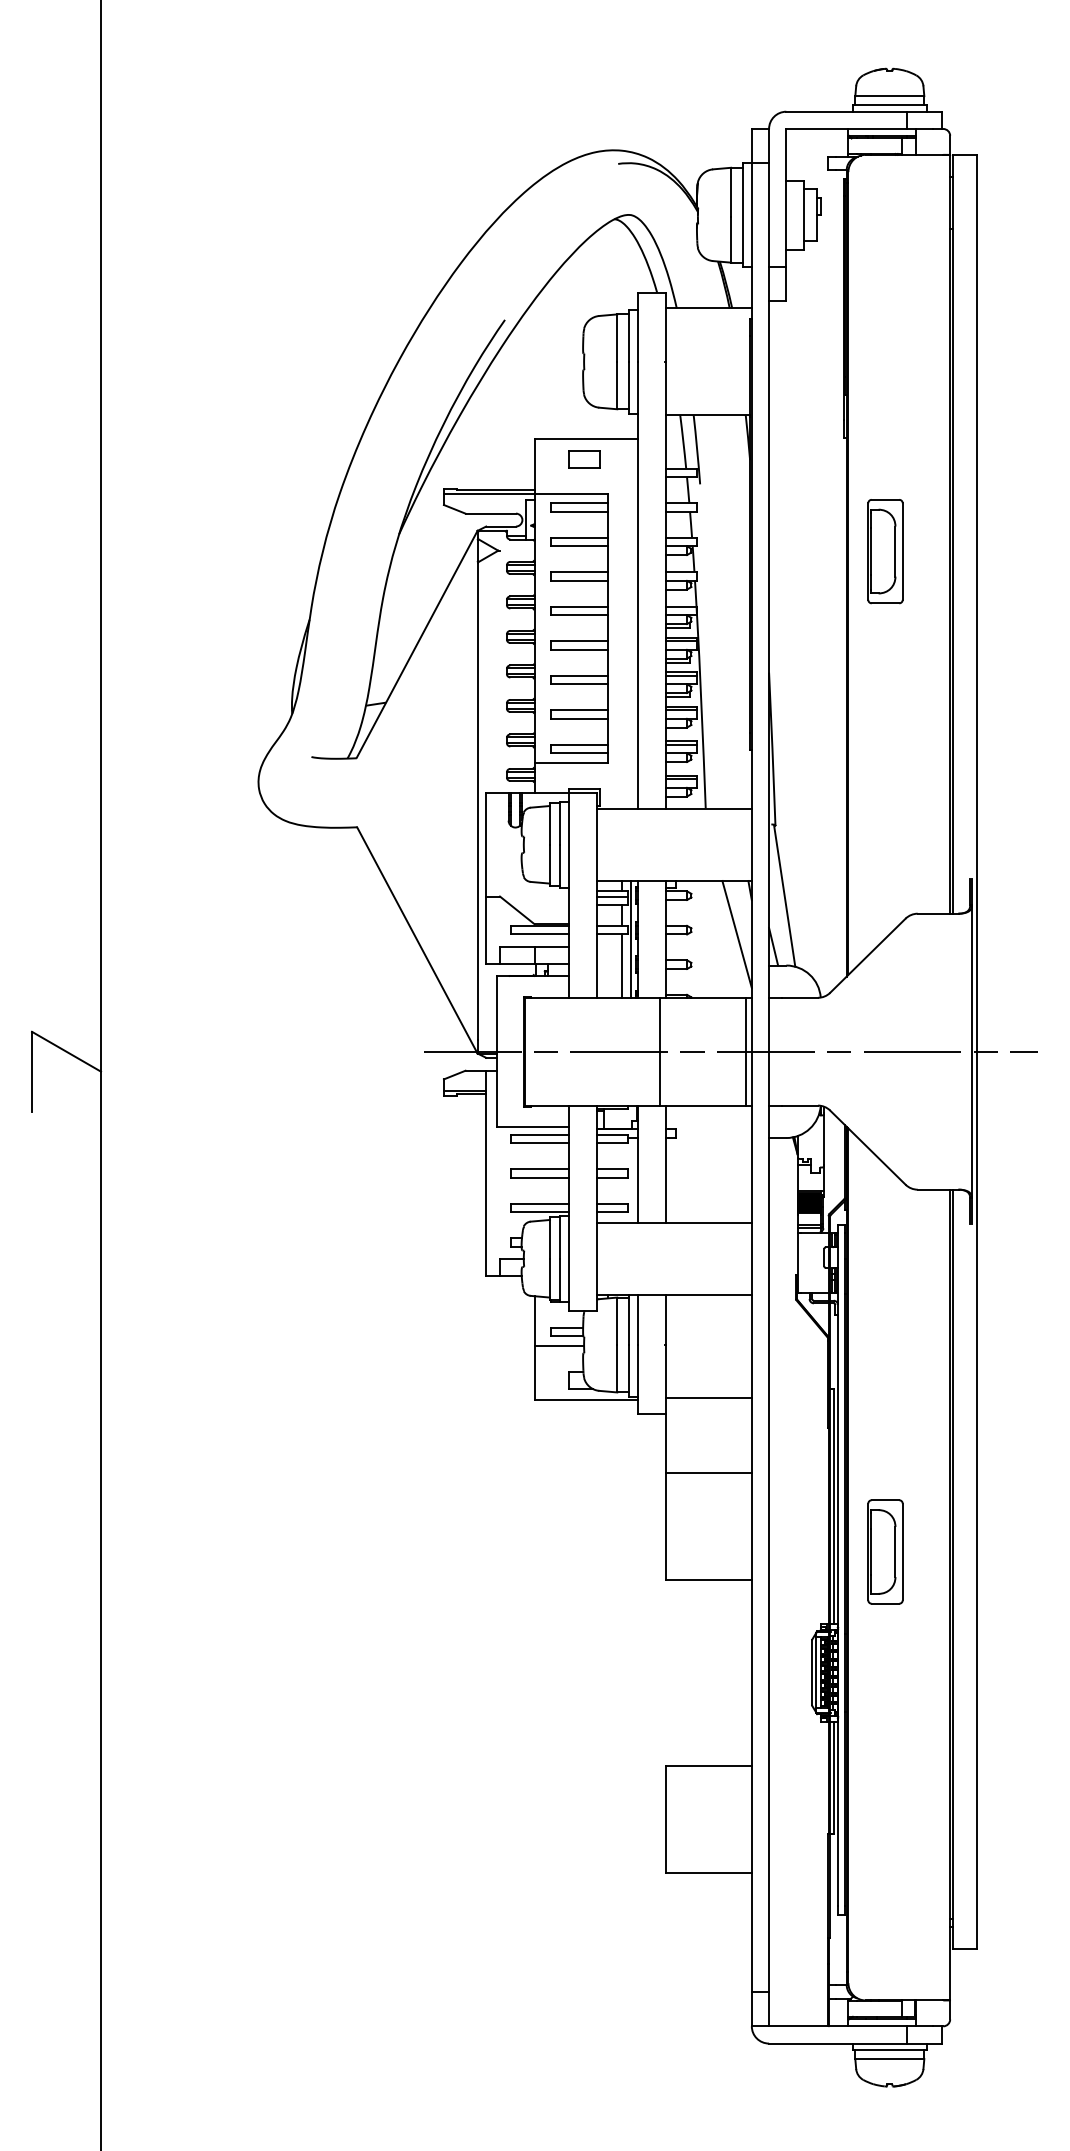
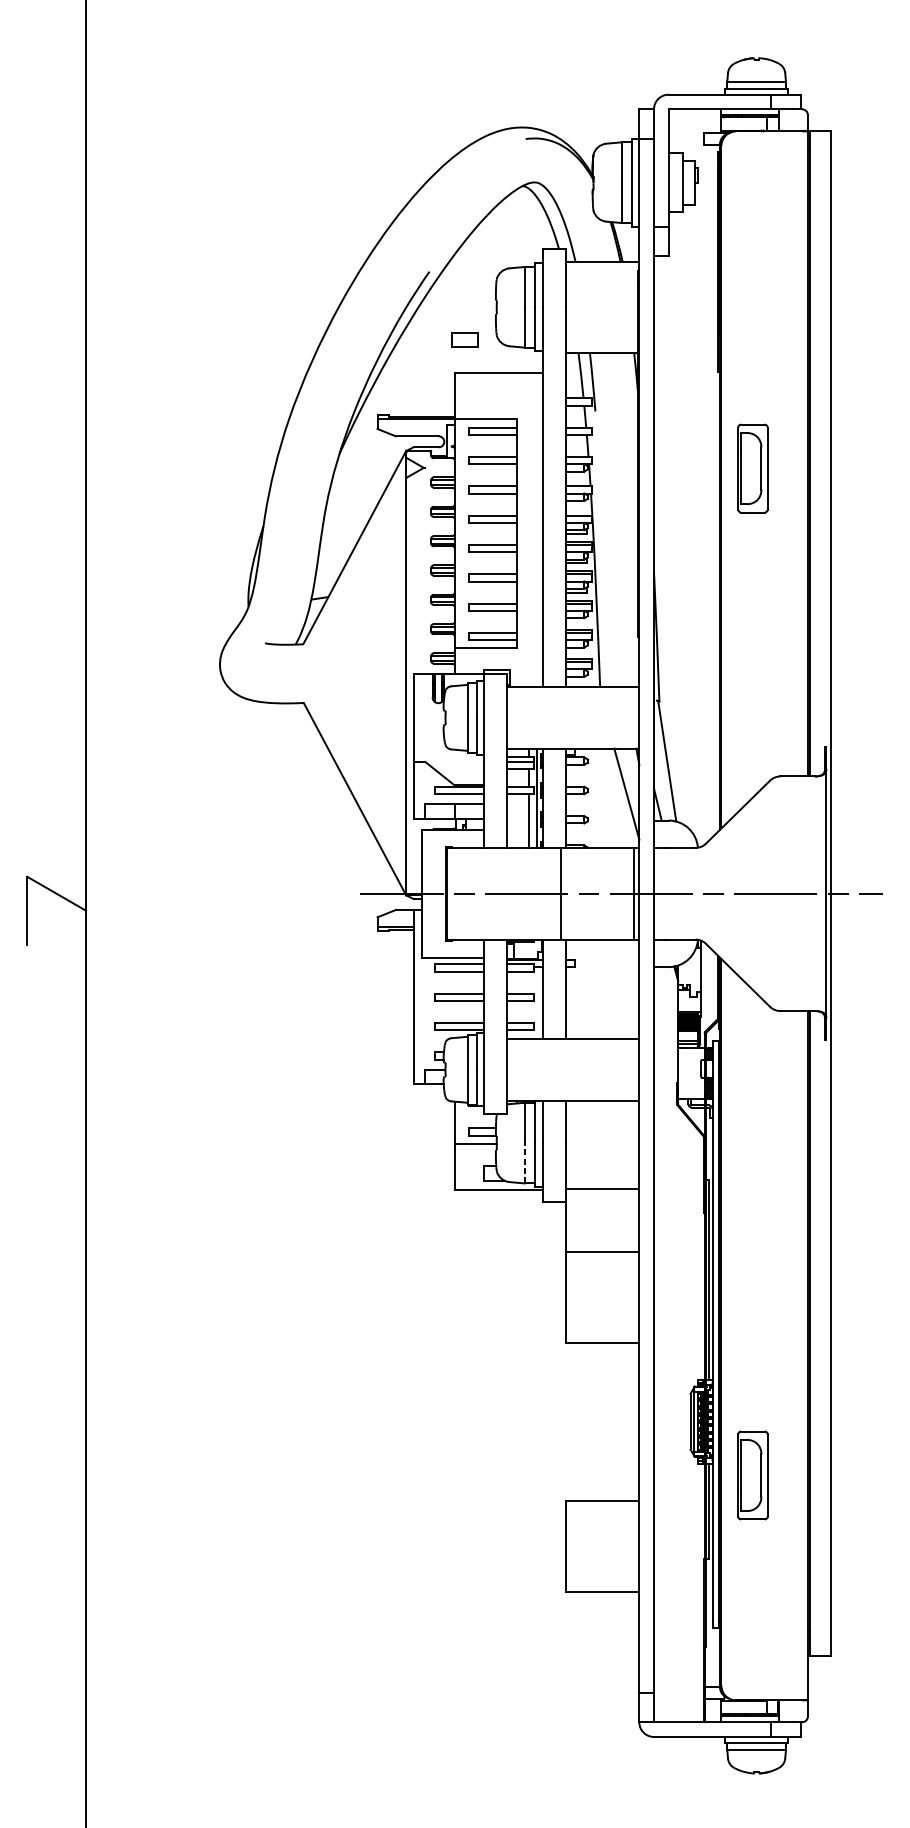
part: (584, 459) -> (464, 340), moved
line: (617, 1368) -> (525, 1163), solid -> dashed
part: (885, 1551) -> (752, 1475), moved

